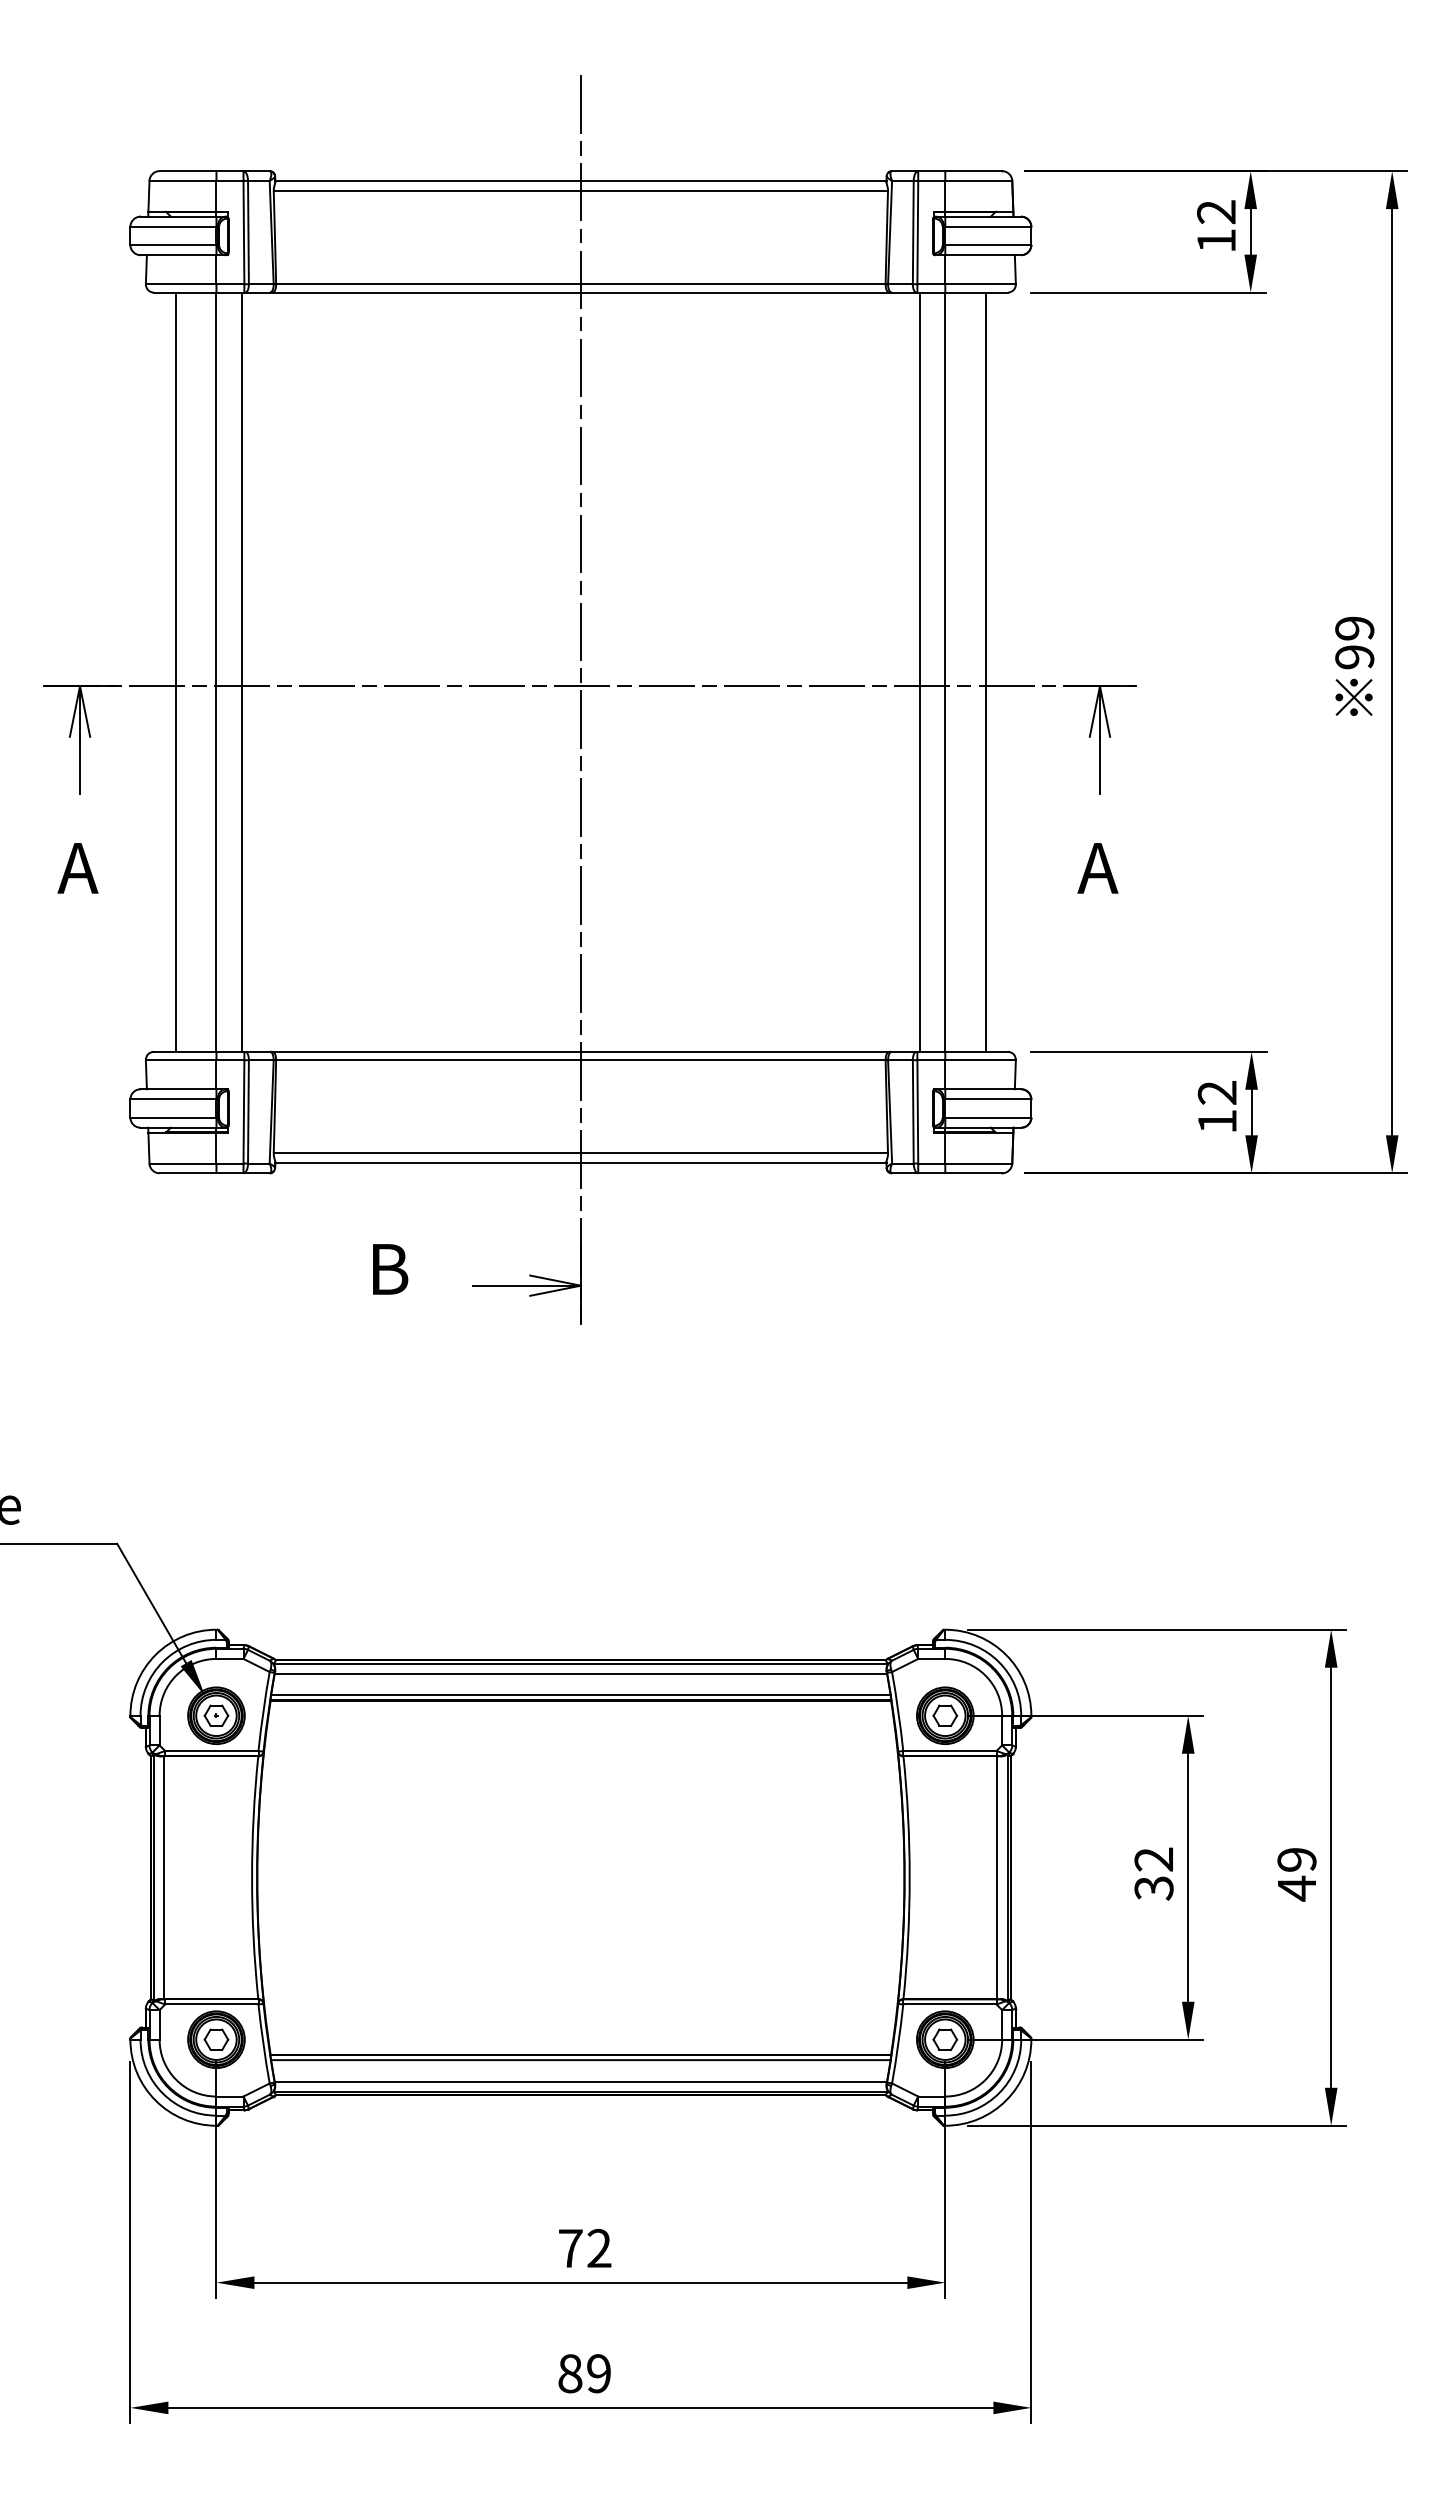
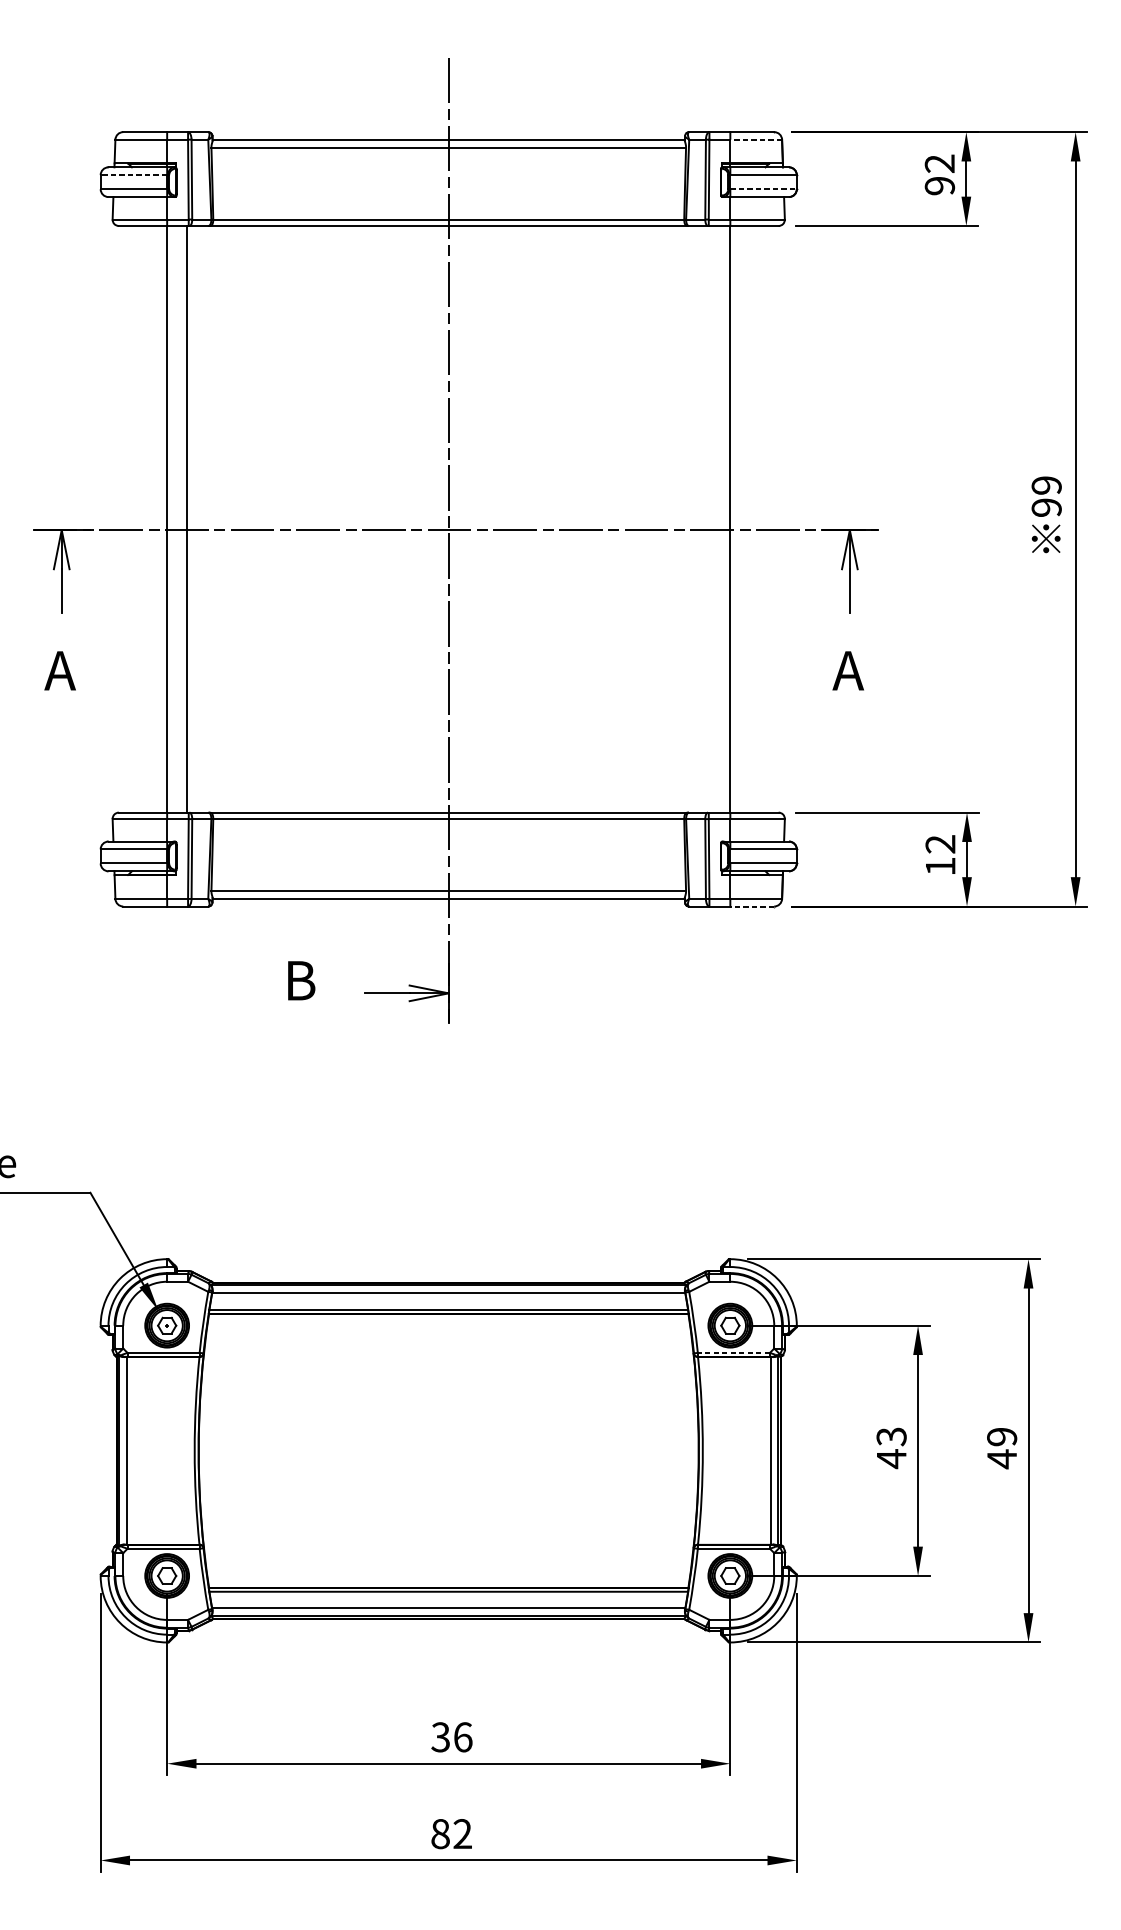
line: (978, 180) -> (755, 139), solid -> dashed
line: (172, 226) -> (133, 174), solid -> dashed
text: (1216, 240) -> (939, 185), 12 -> 92
line: (988, 245) -> (763, 189), solid -> dashed
line: (175, 671) -> (135, 518), removed
line: (920, 671) -> (711, 518), removed
line: (985, 671) -> (761, 518), removed
line: (973, 1173) -> (752, 906), solid -> dashed
line: (949, 1751) -> (733, 1353), solid -> dashed
text: (1153, 1874) -> (891, 1448), 32 -> 43
text: (584, 2248) -> (451, 1737), 72 -> 36
text: (598, 2373) -> (462, 1833), 89 -> 82

